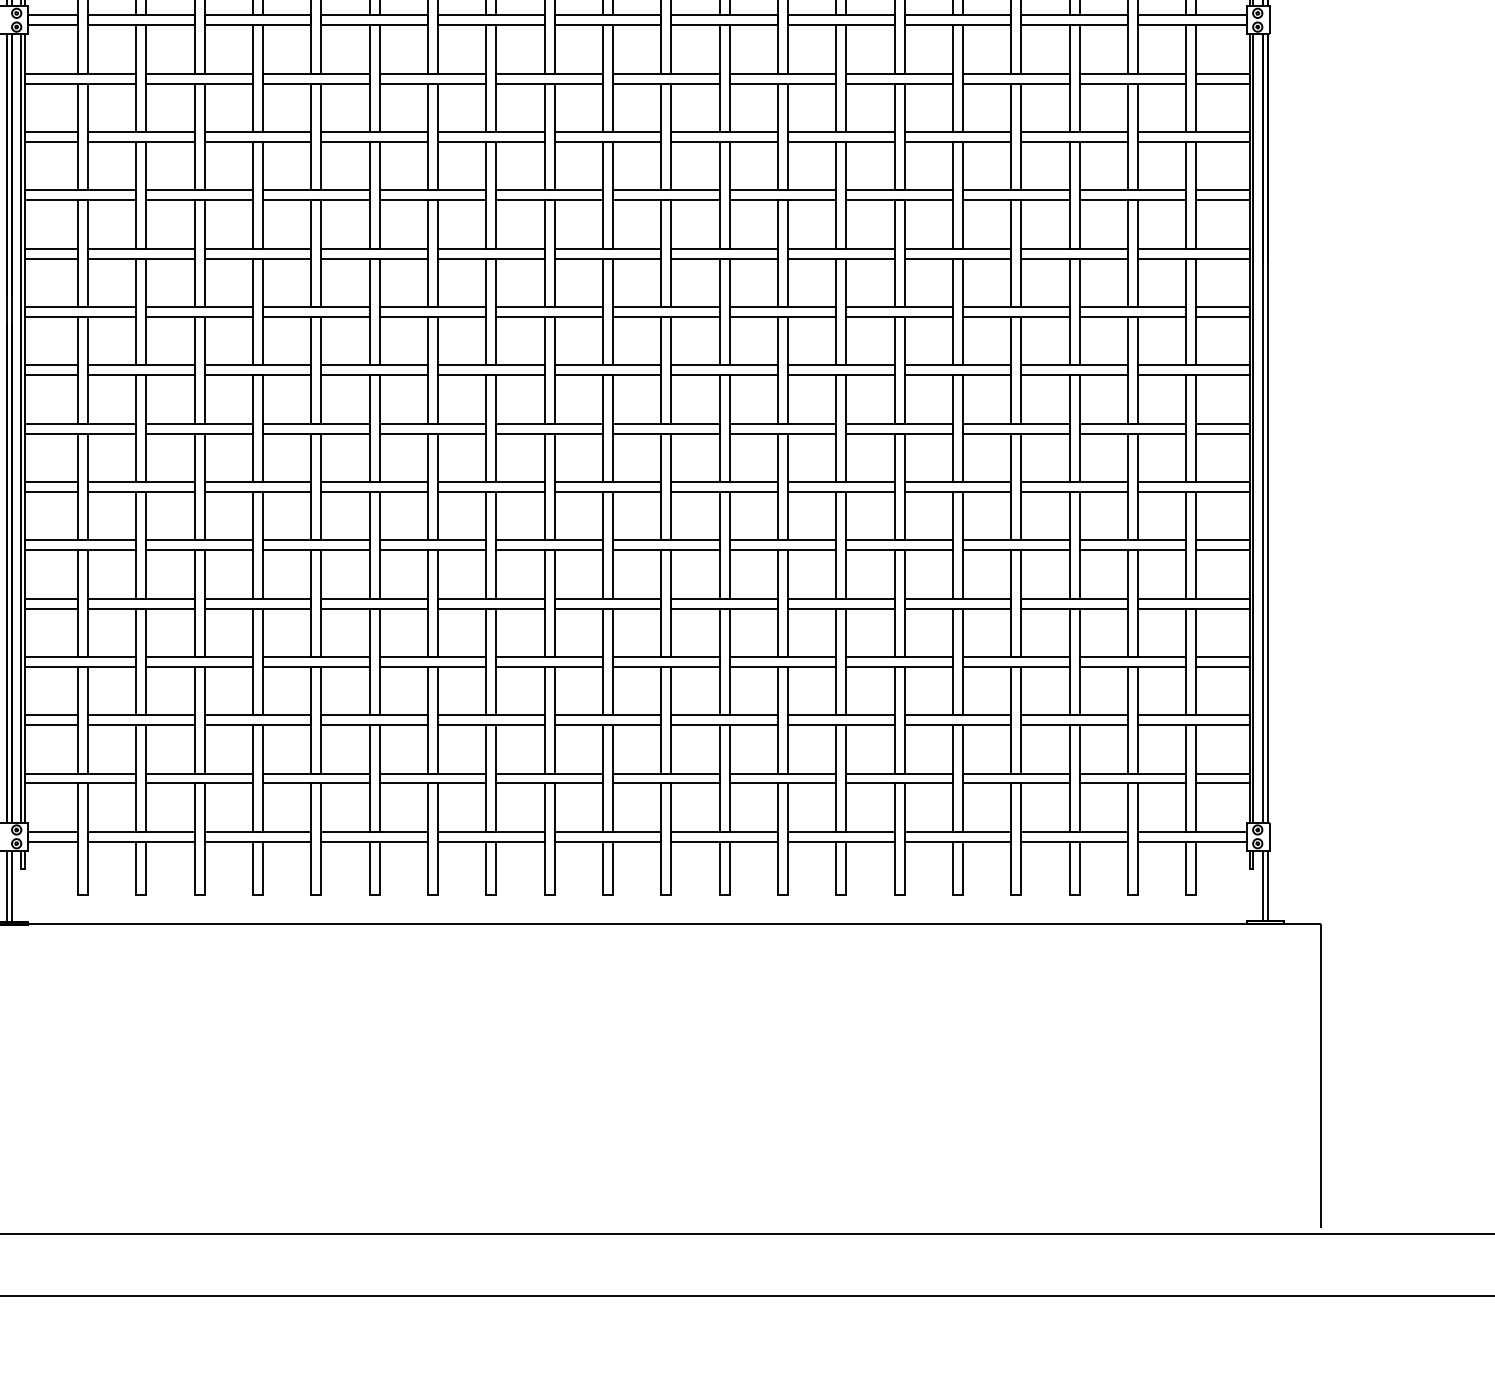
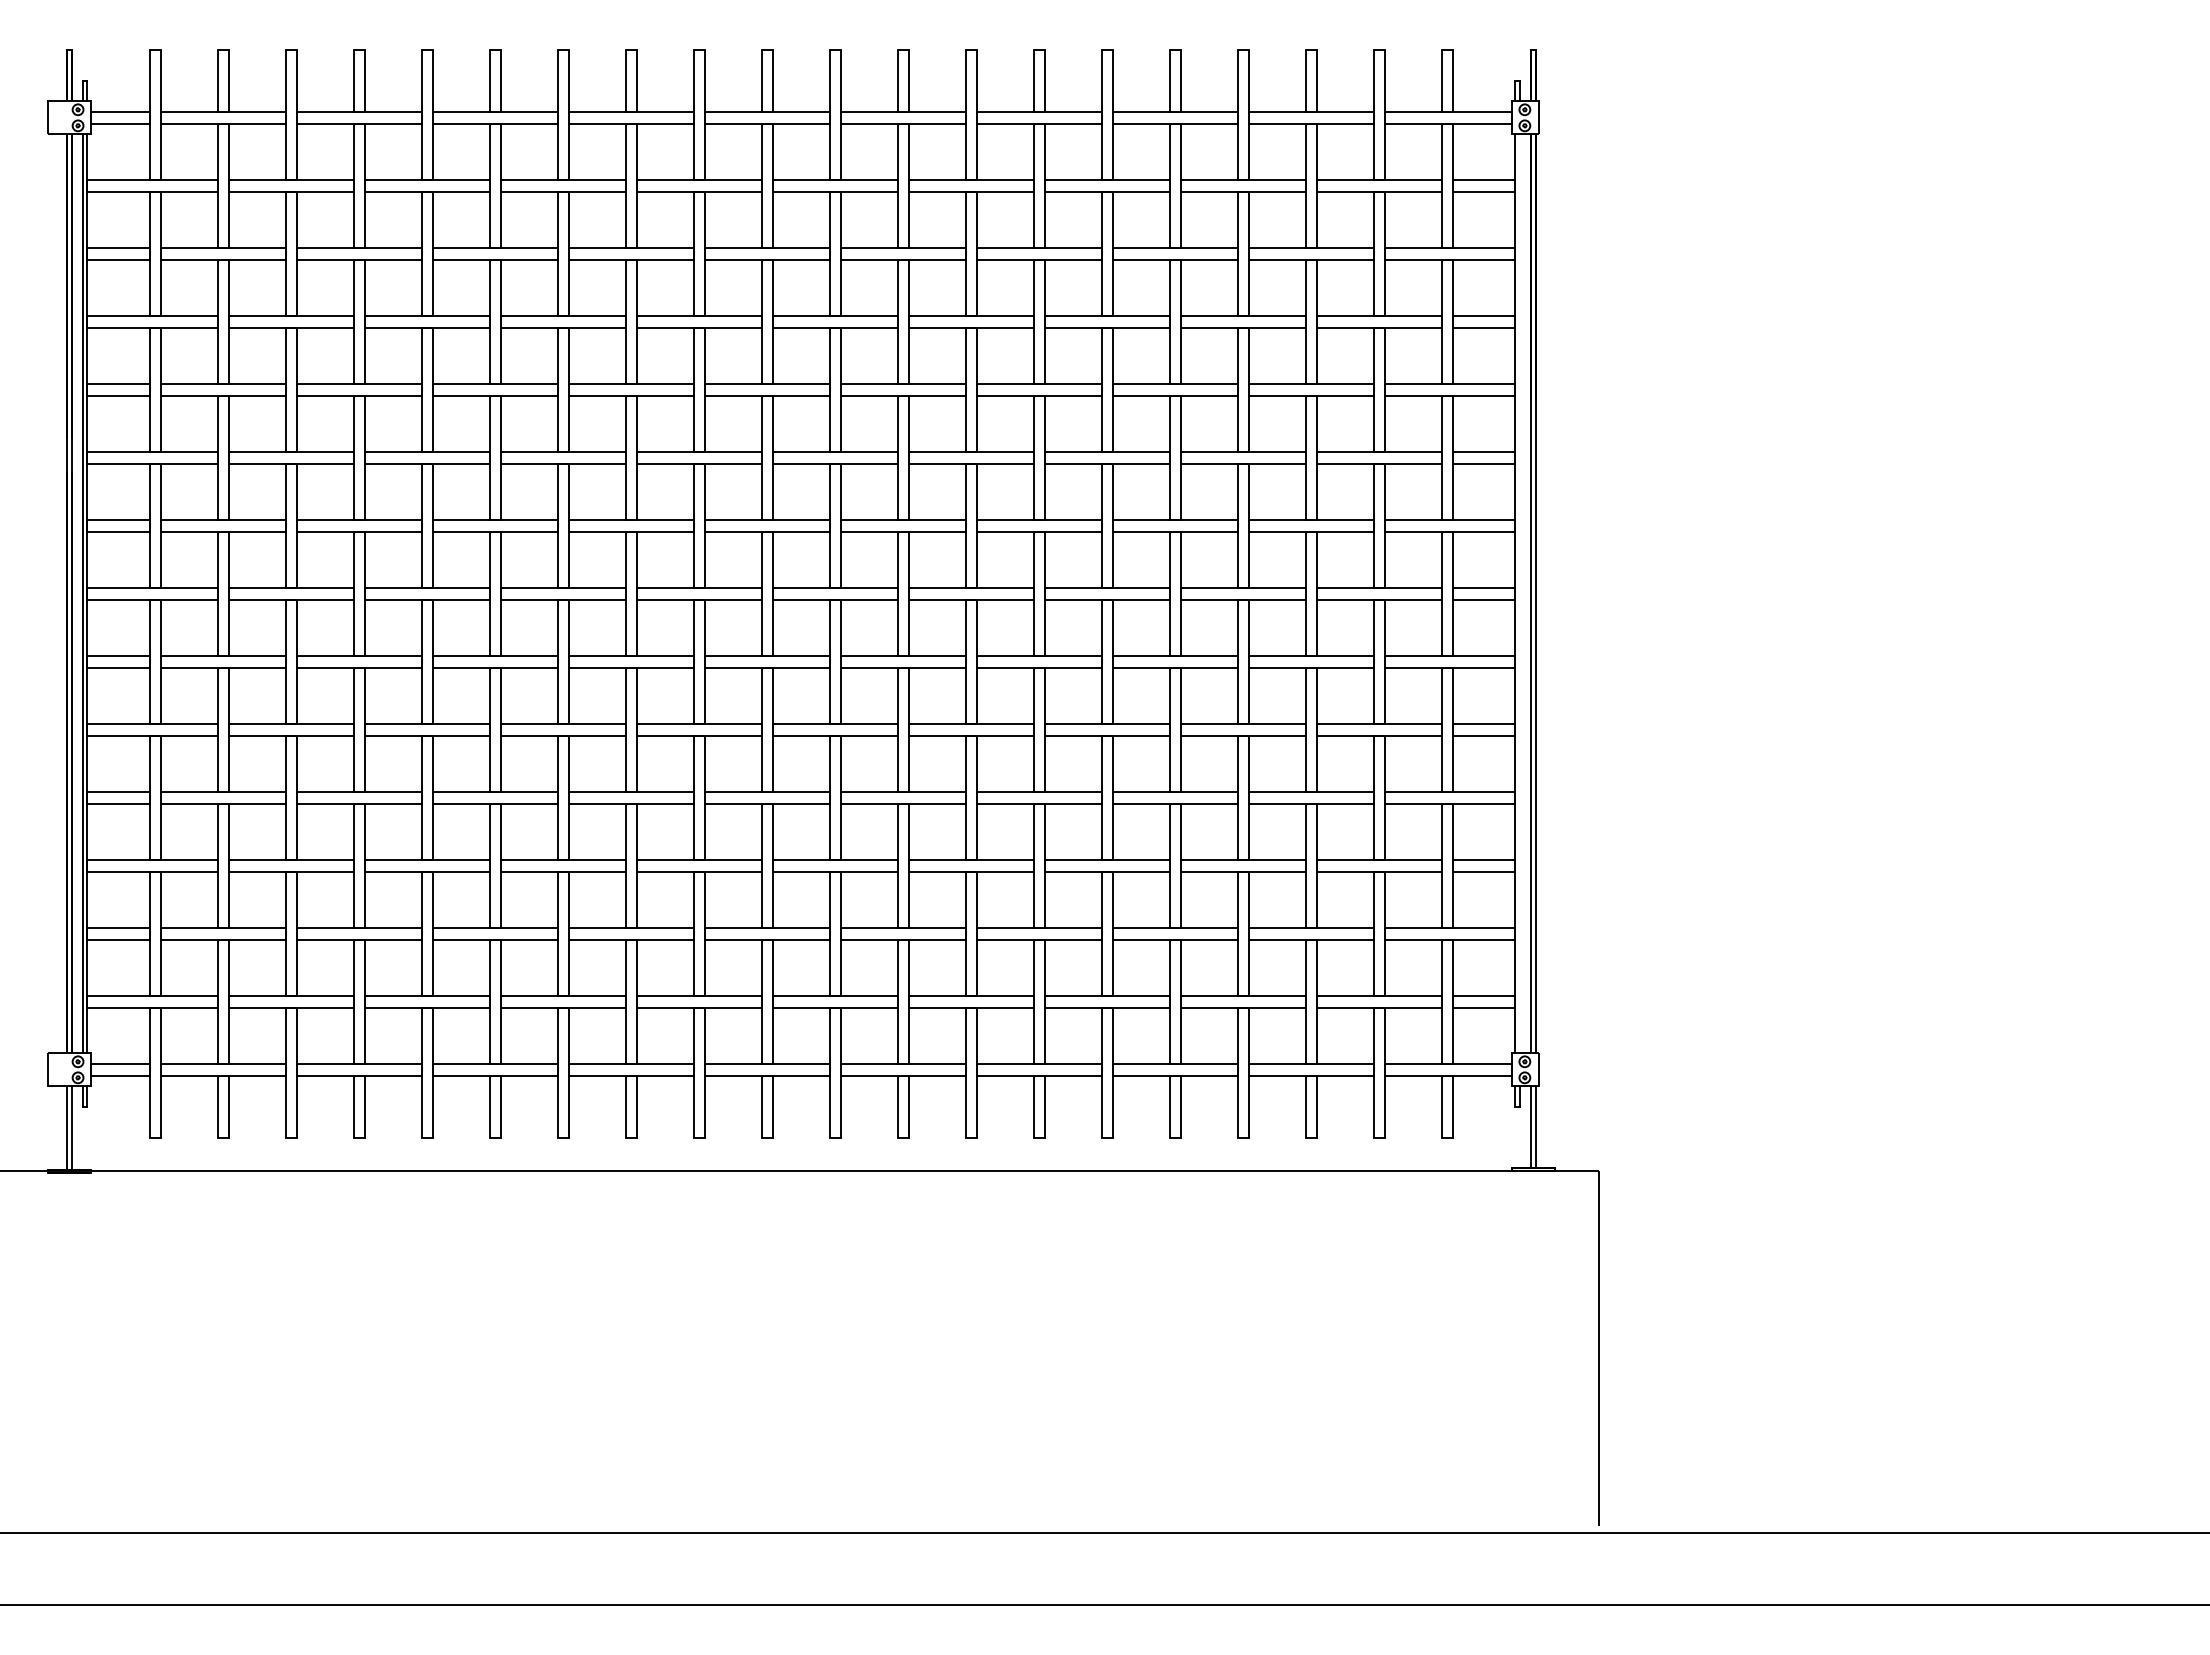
line: (1253, 428) -> (1519, 593), removed

